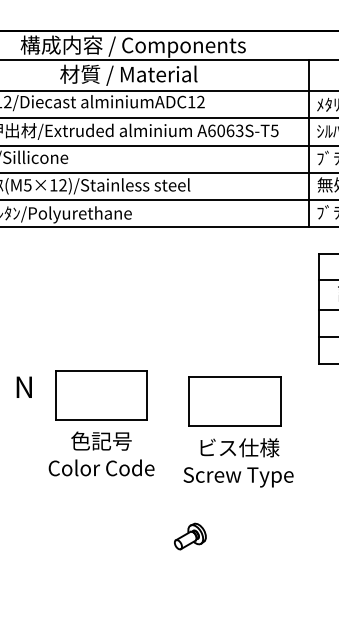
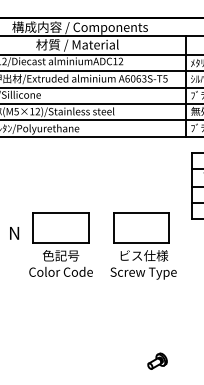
part: (100, 422) -> (60, 244), moved
part: (238, 430) -> (143, 245), moved
part: (190, 535) -> (157, 360), moved

